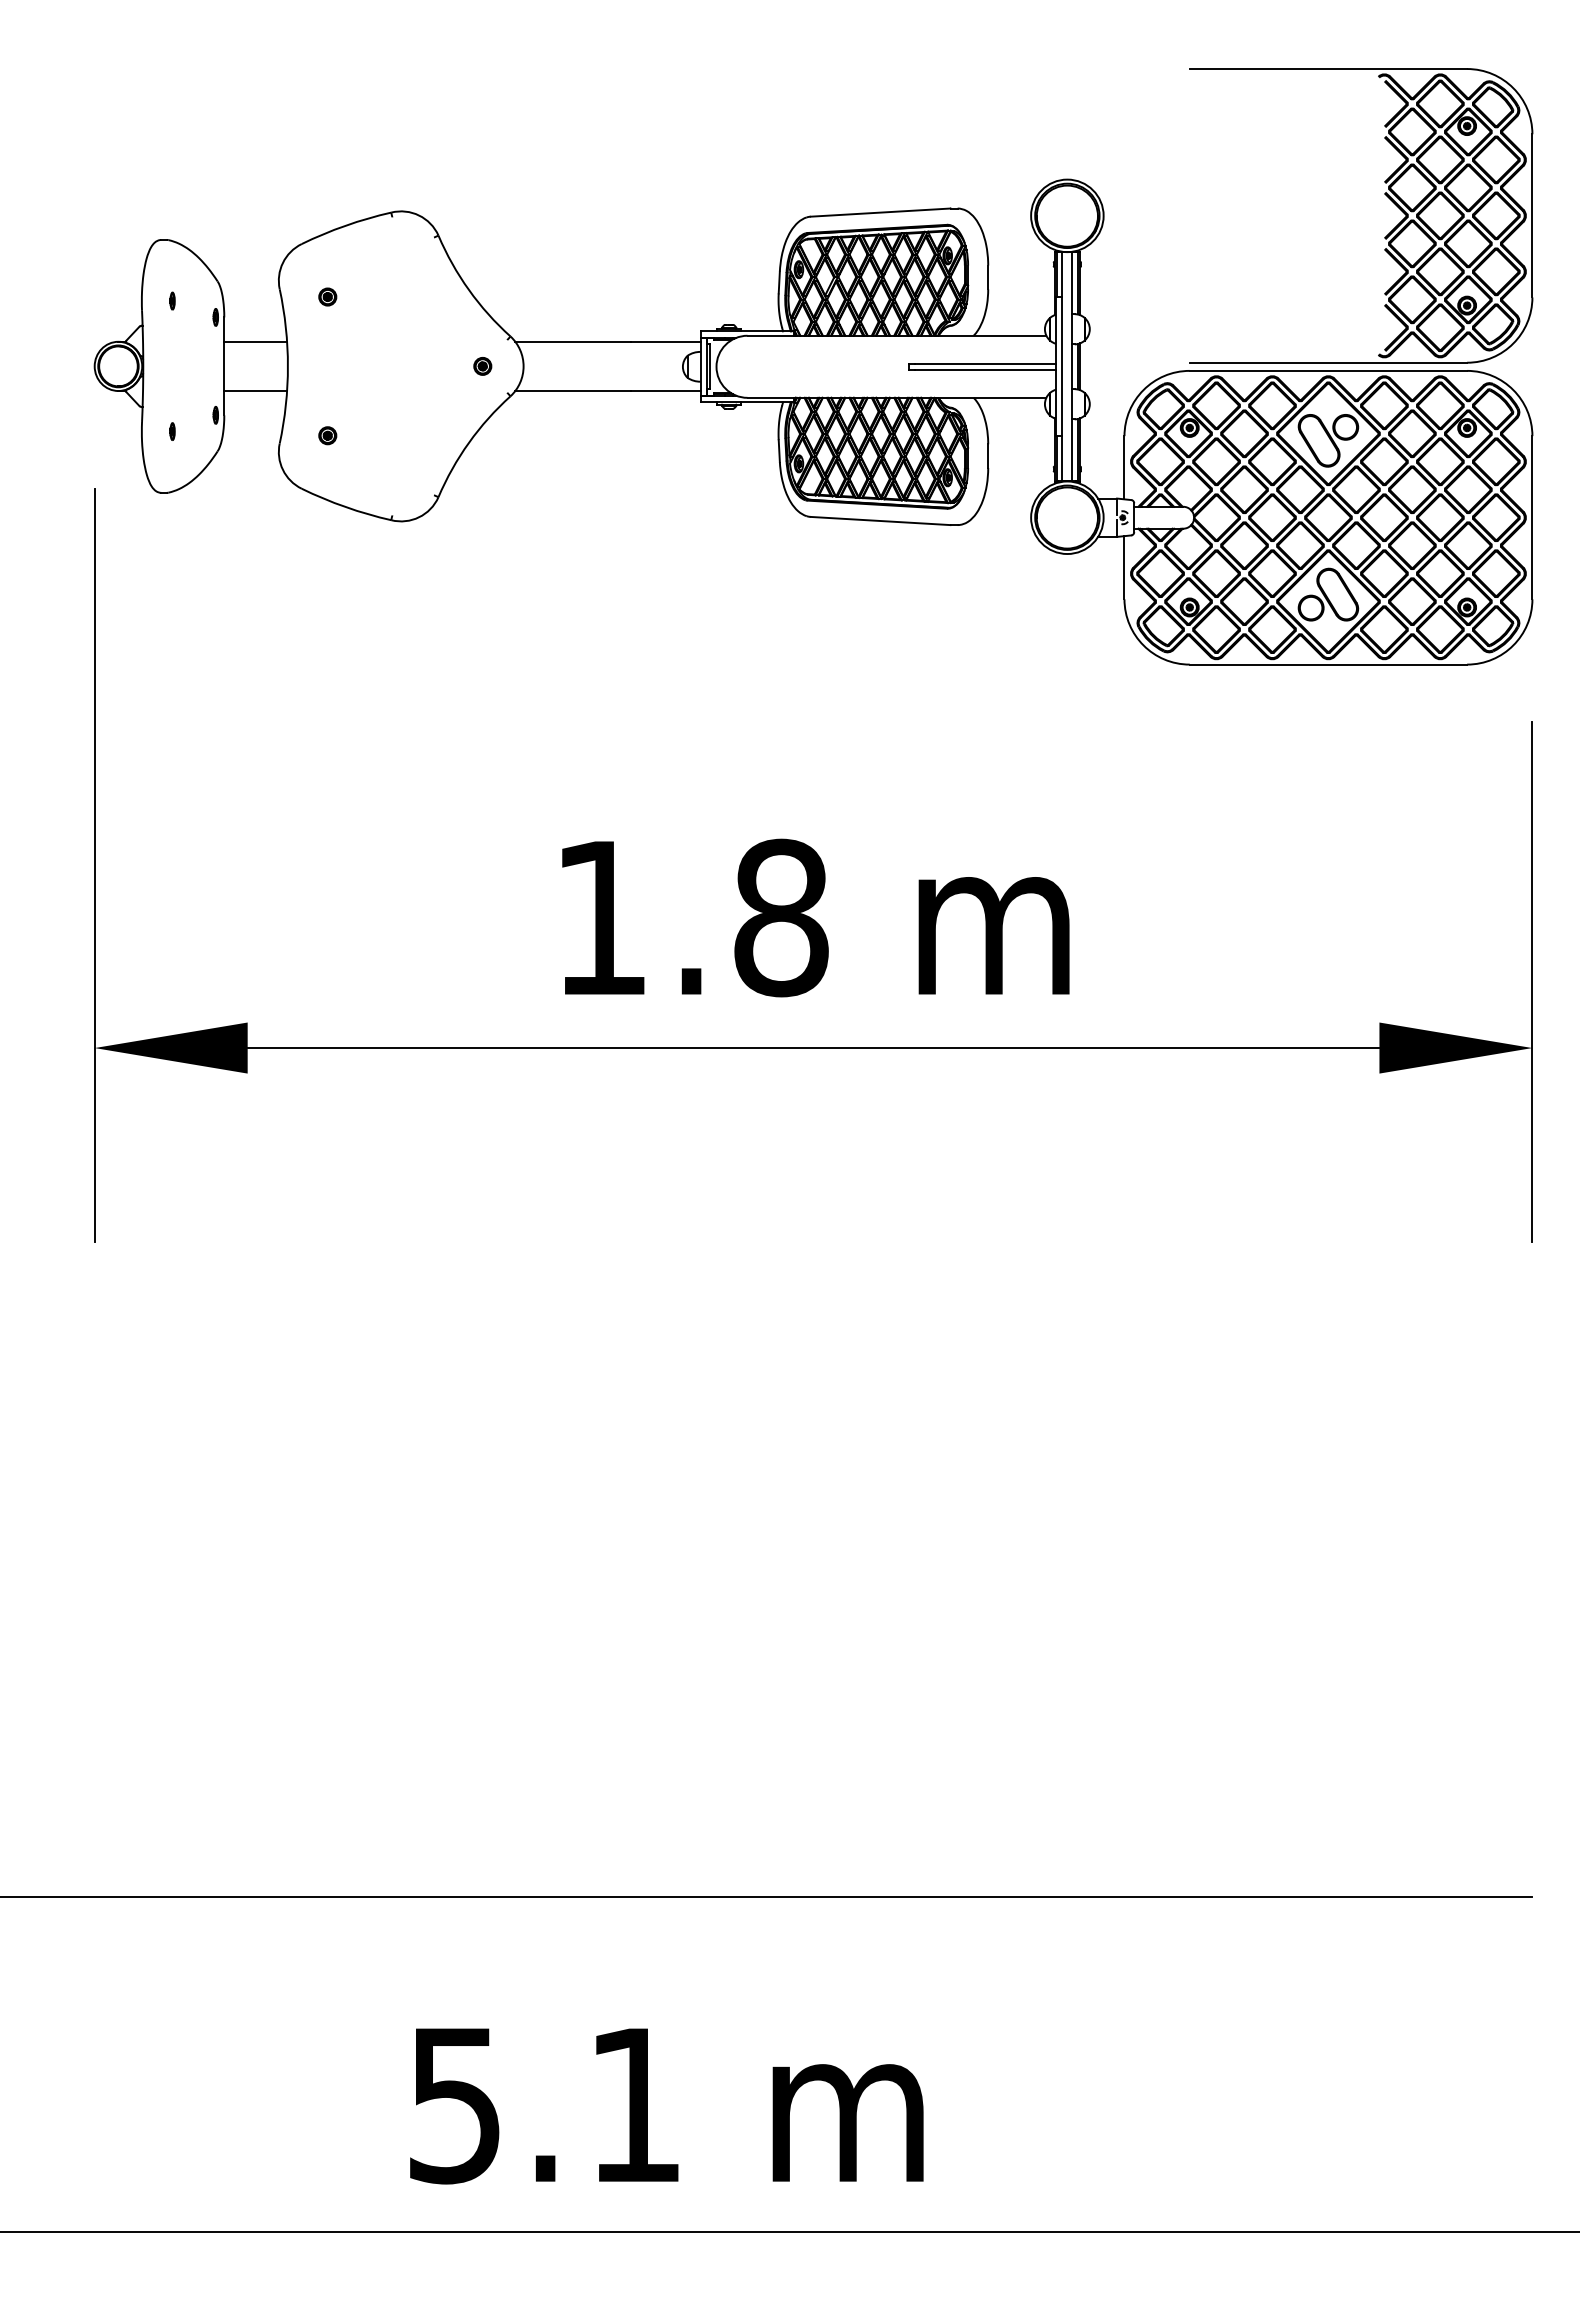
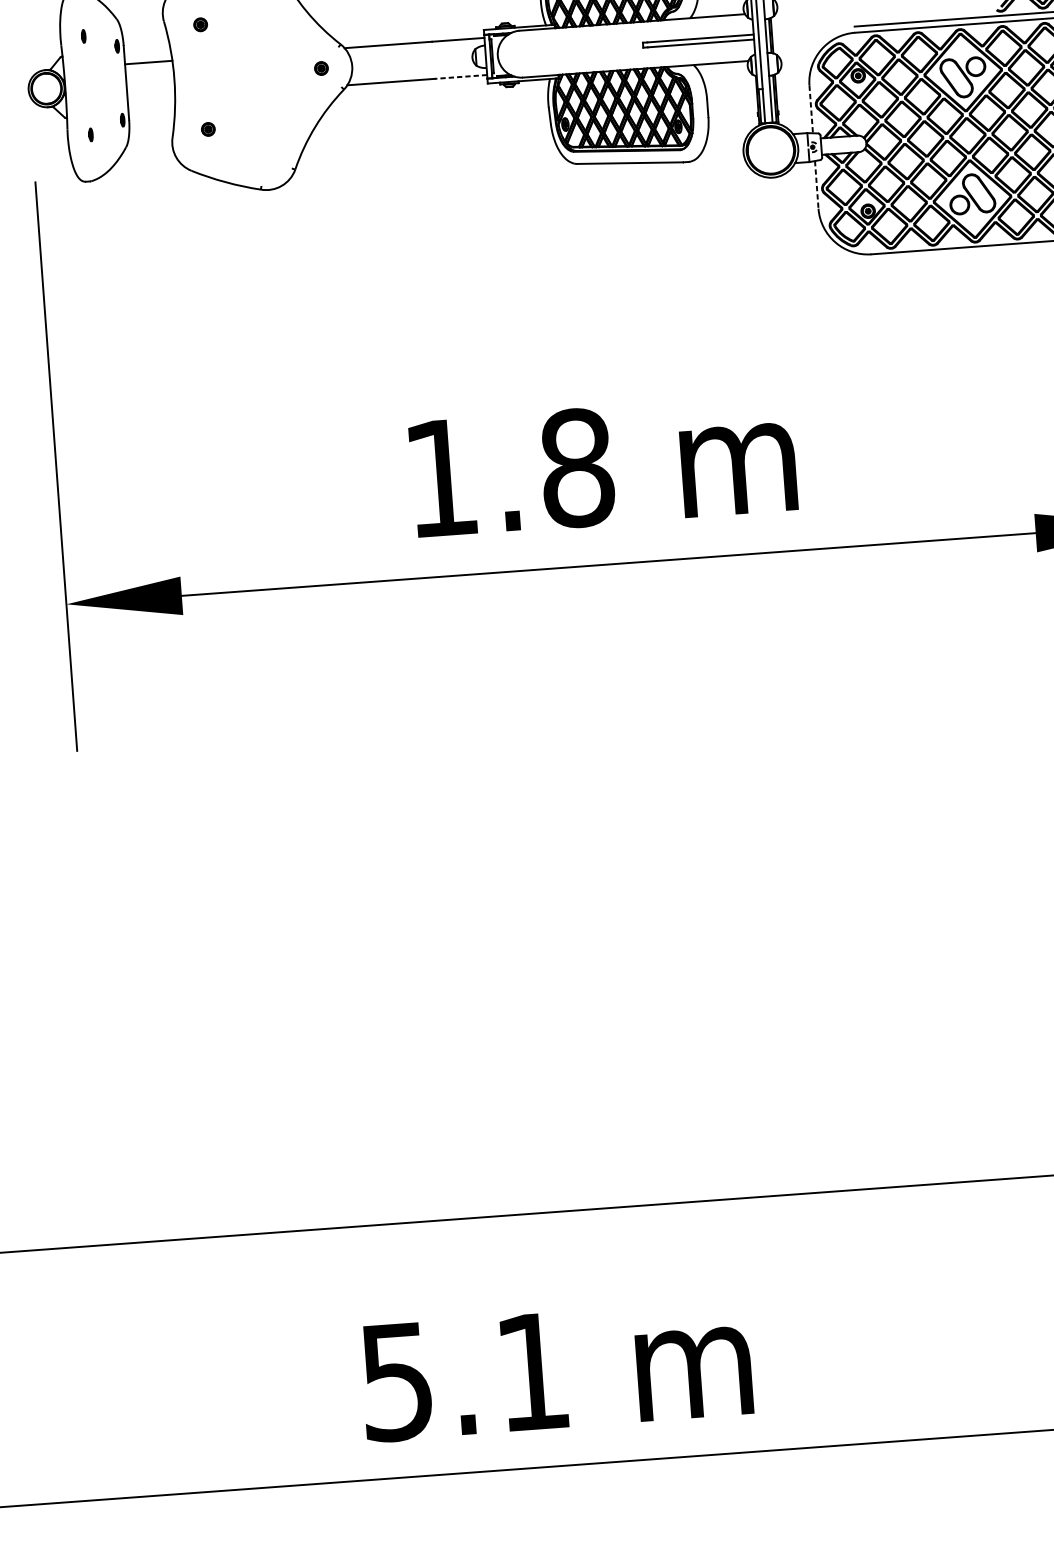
line: (255, 391) -> (151, 100), removed
line: (665, 391) -> (460, 77), solid -> dashed
line: (1124, 467) -> (811, 109), solid -> dashed
line: (1124, 567) -> (816, 184), solid -> dashed

